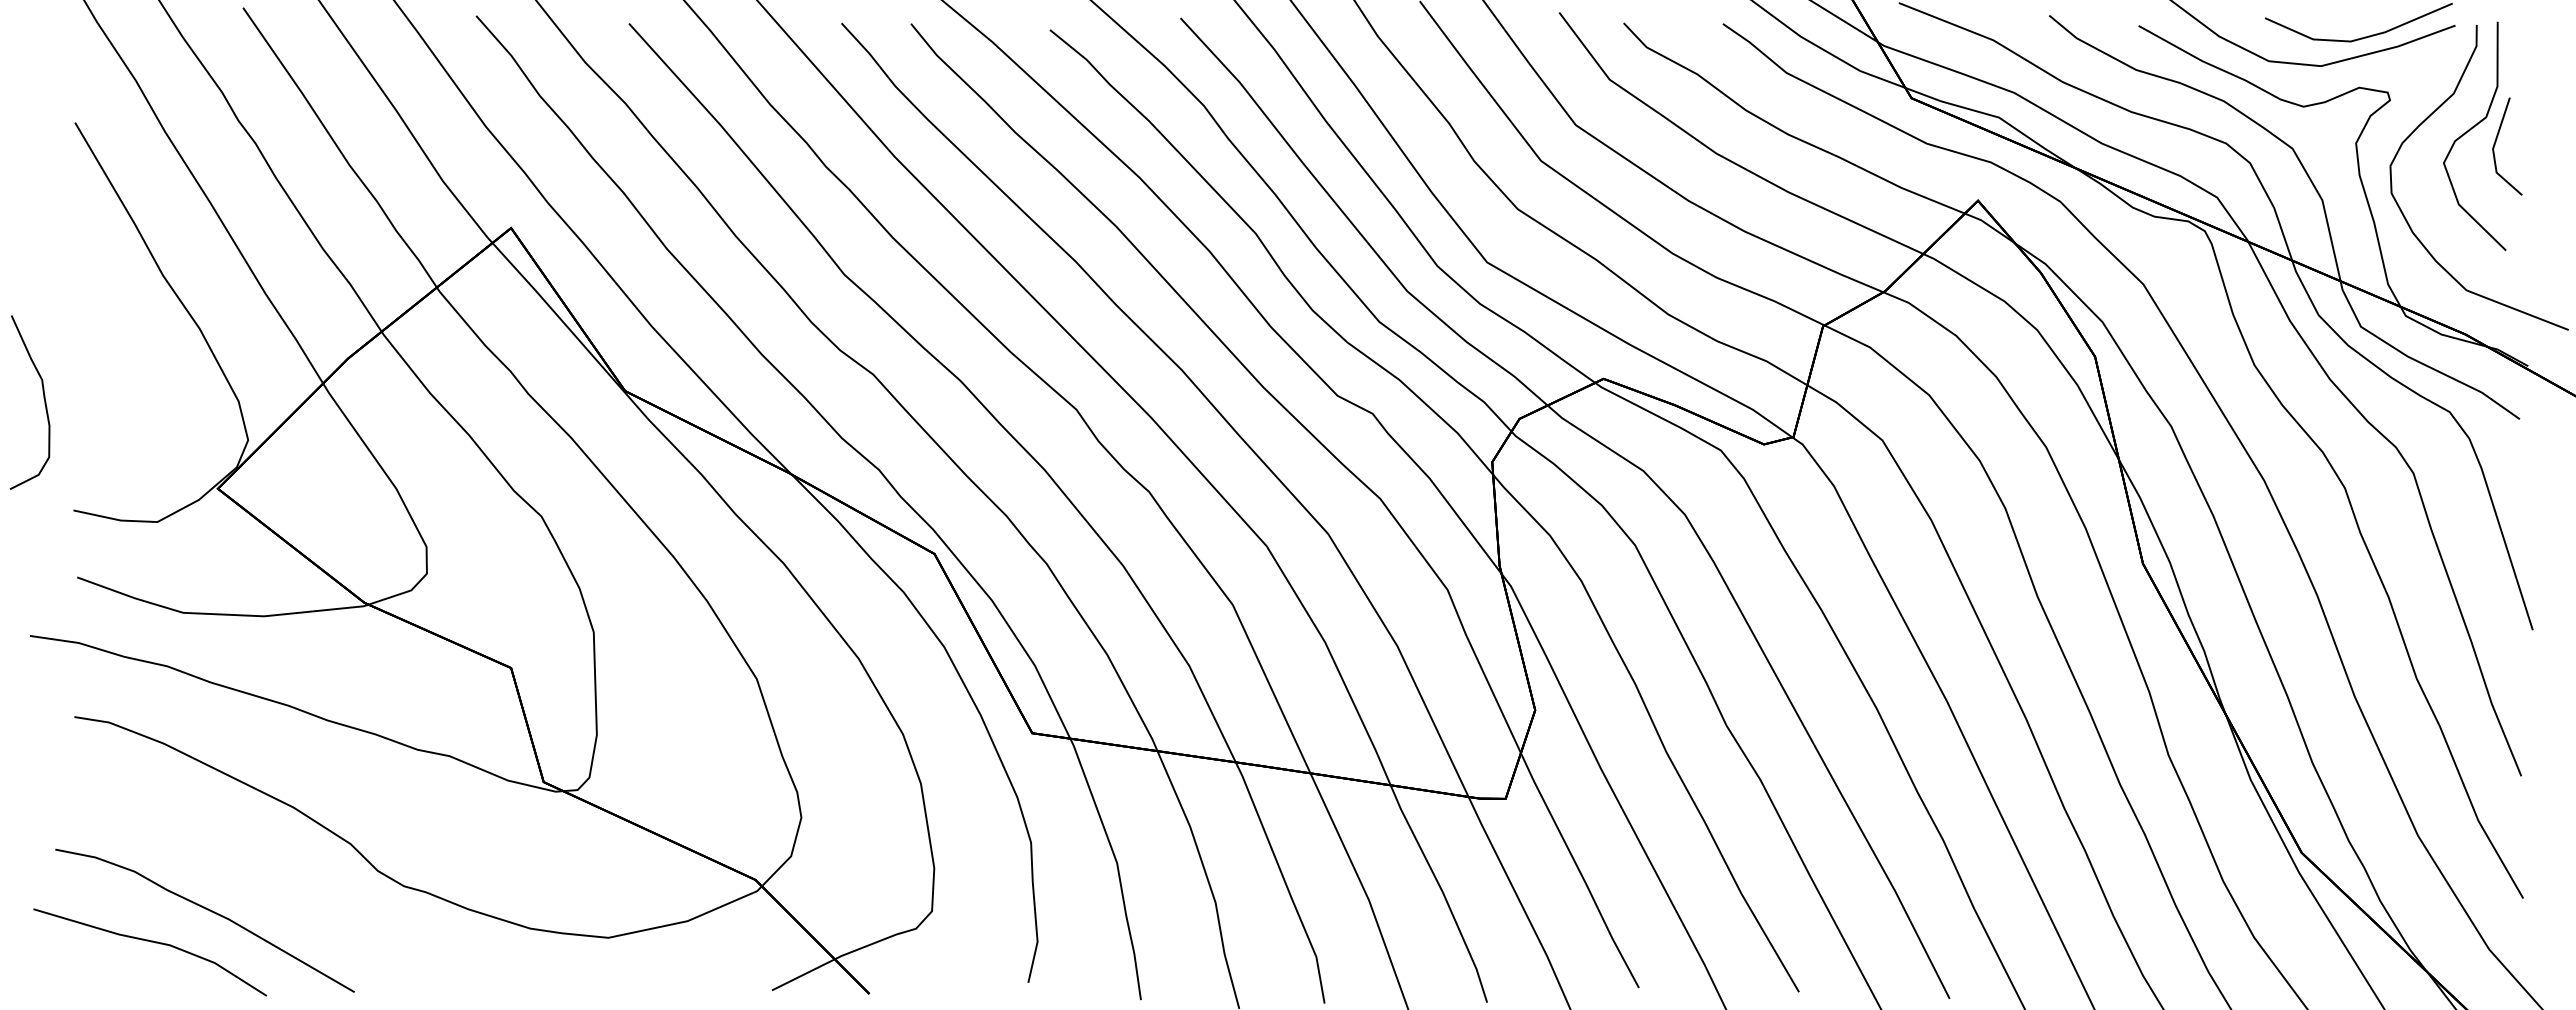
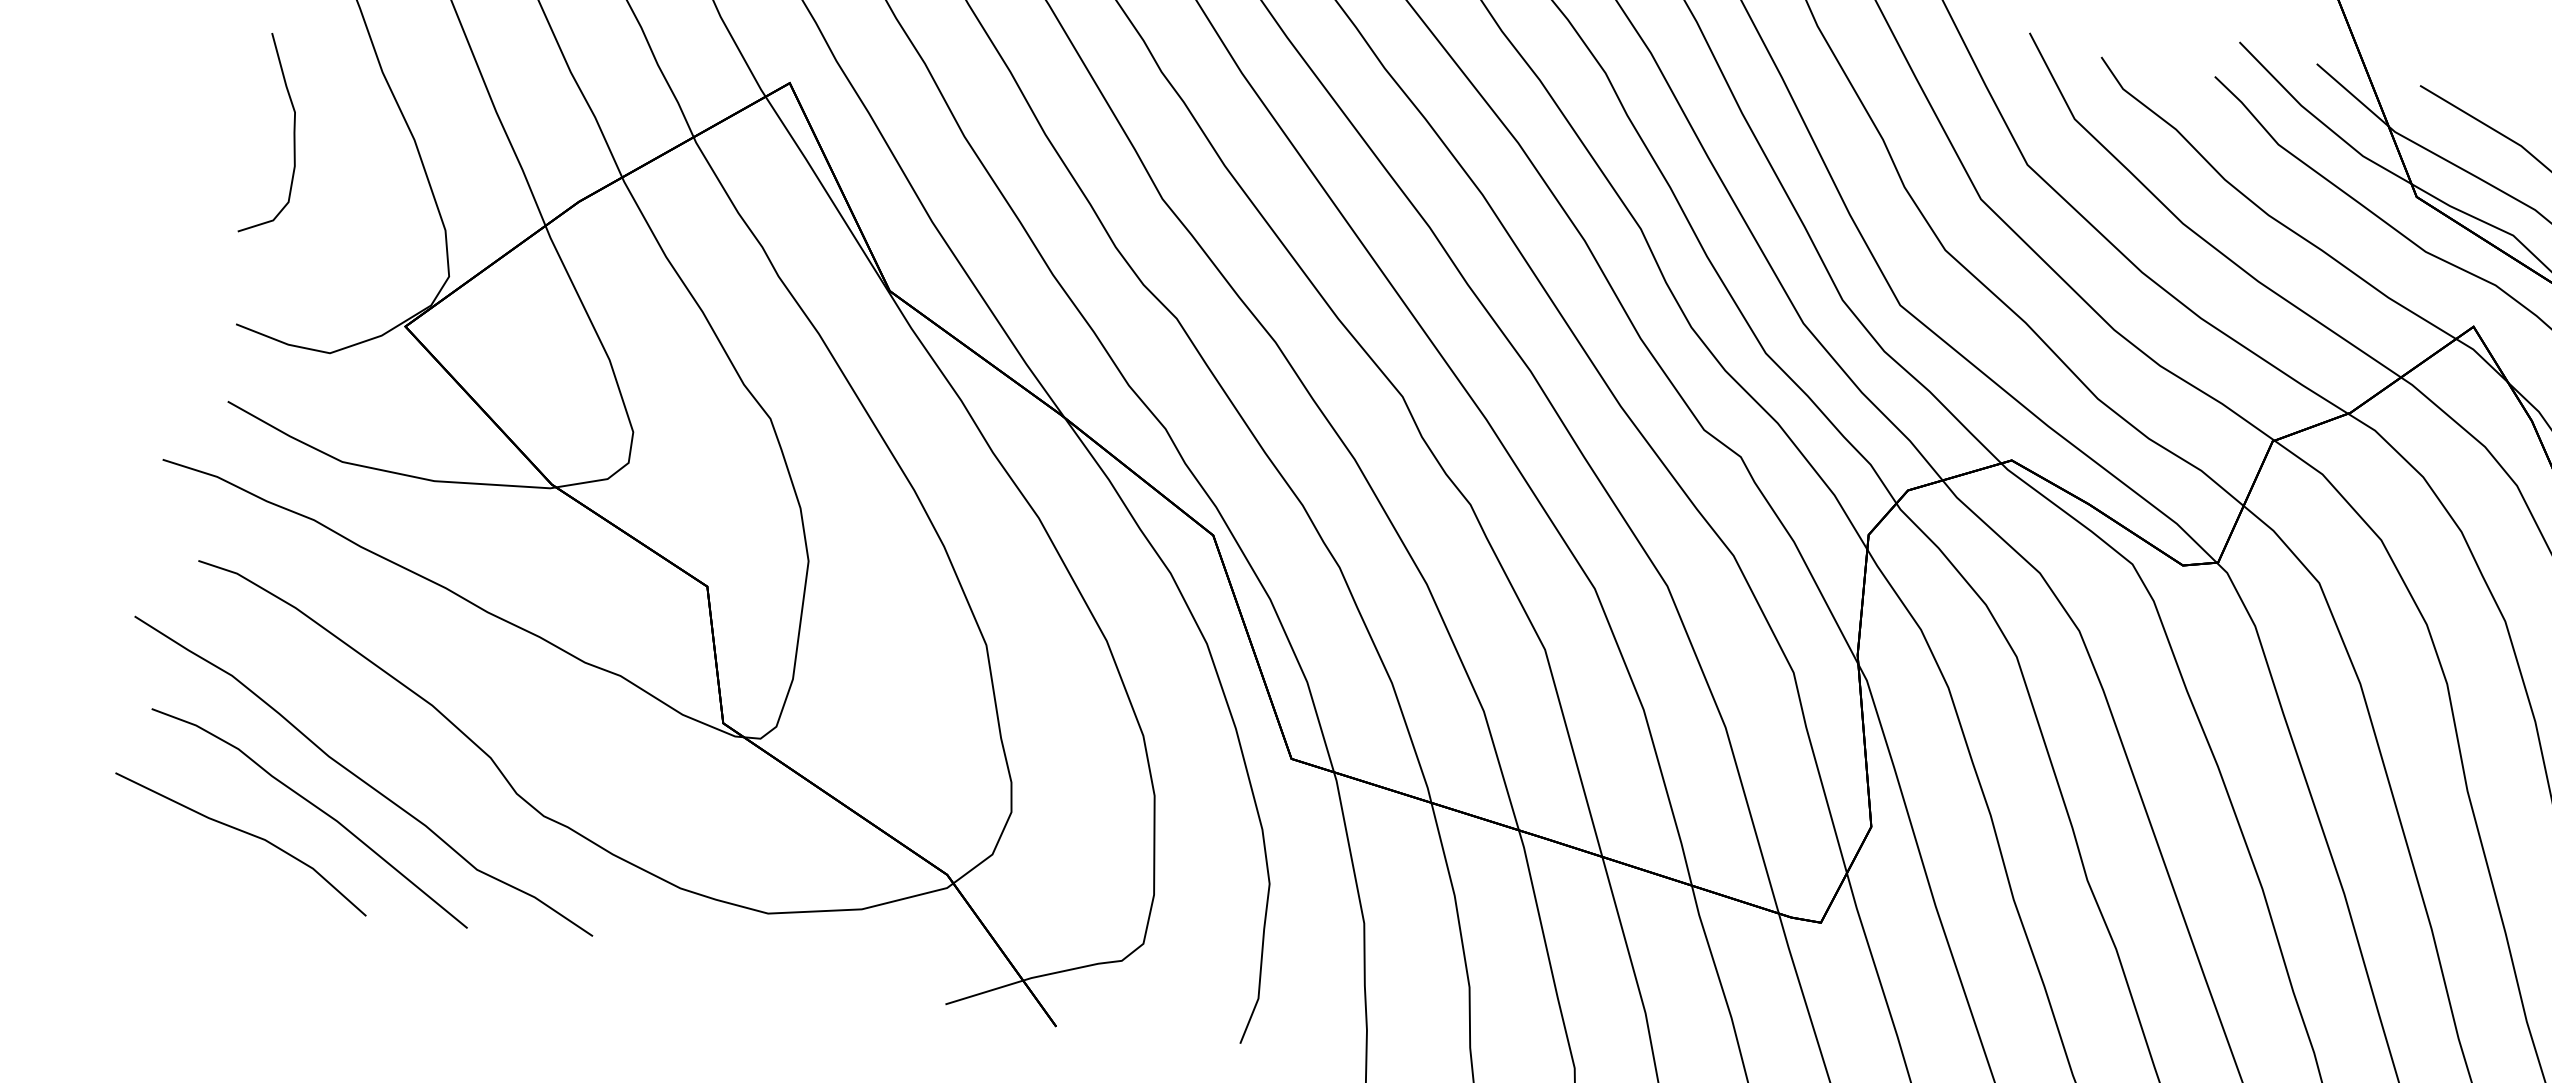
curve: (43, 398) -> (293, 133), moved
curve: (243, 879) -> (361, 778), added

